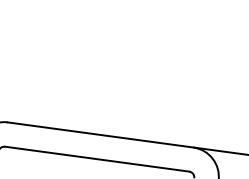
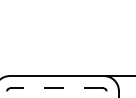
line: (96, 159) -> (56, 88), solid -> dashed

